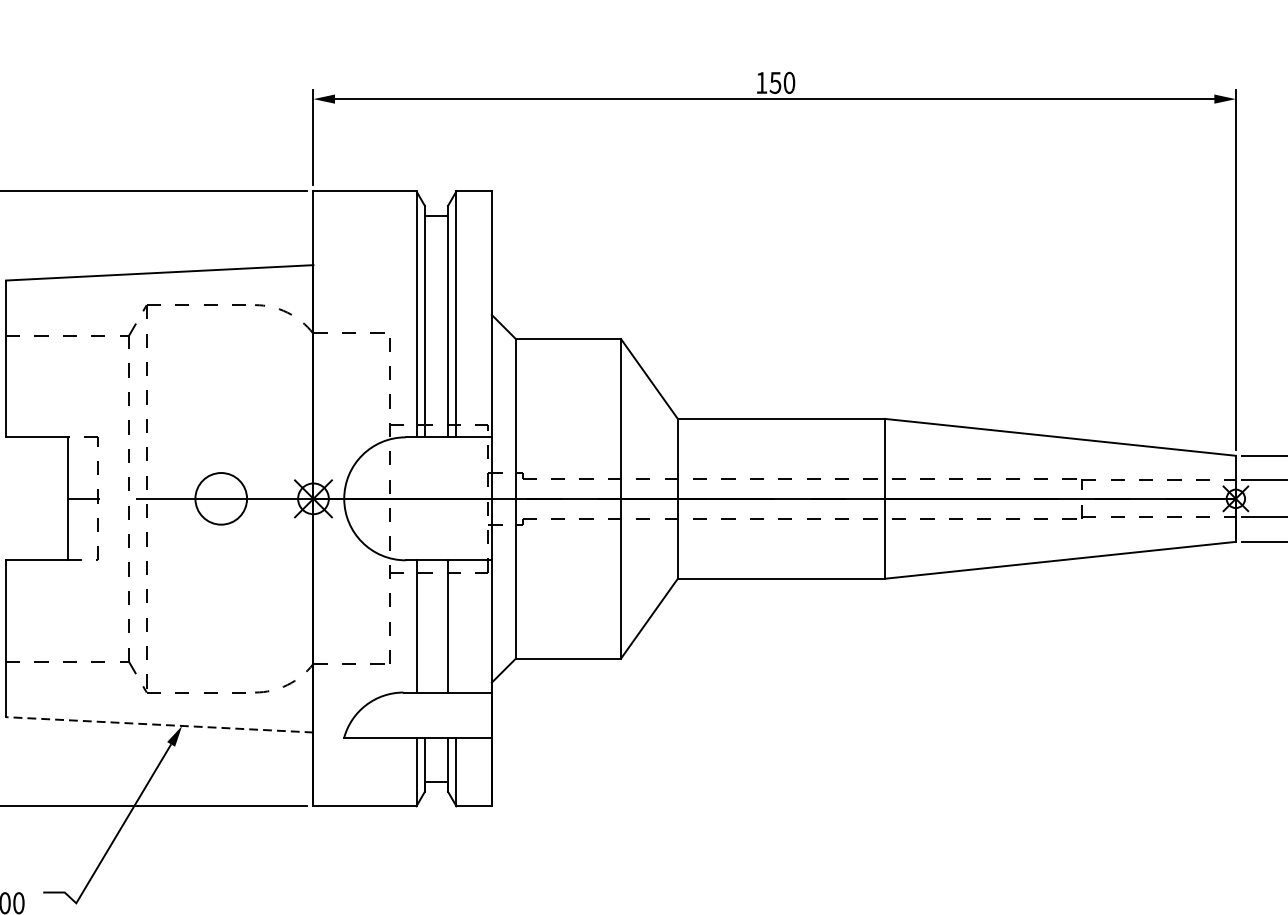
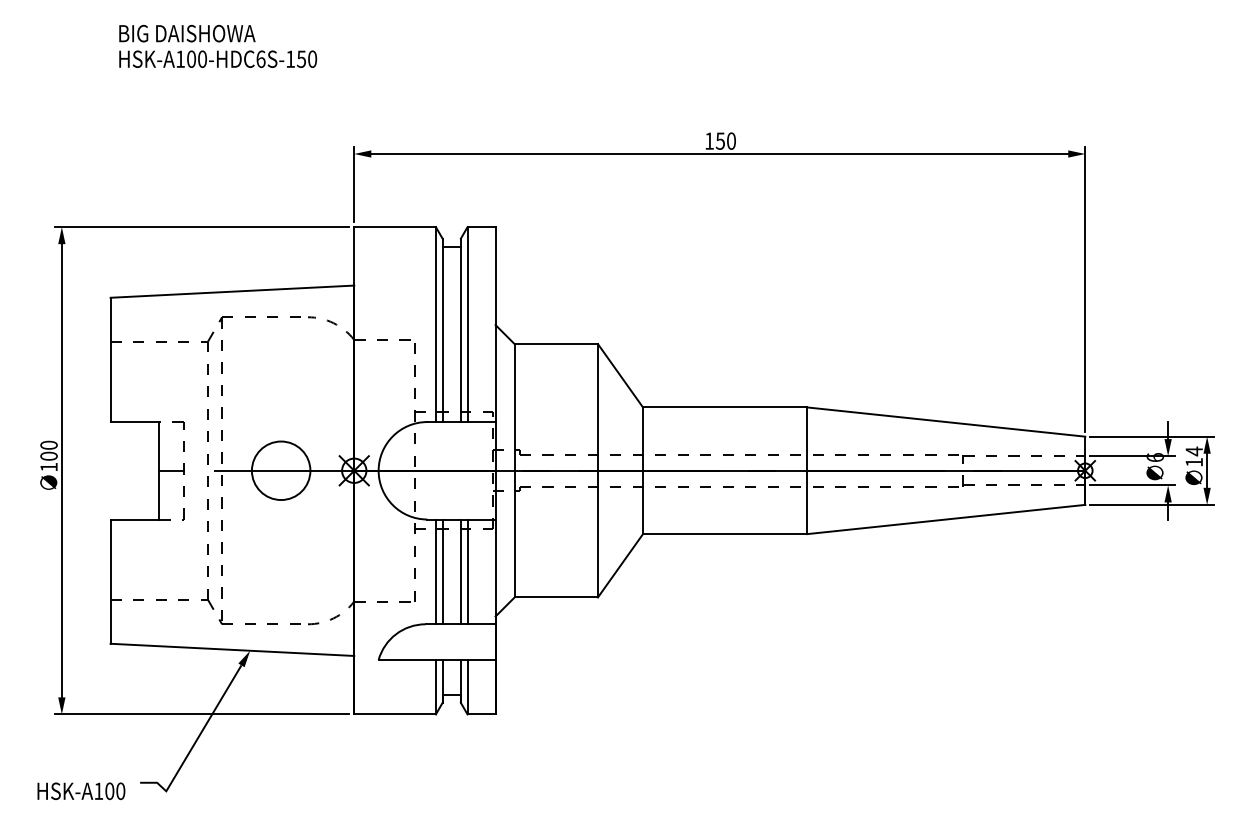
circle: (220, 498) -> (280, 470), size x1.43
line: (424, 625) -> (442, 571), added
line: (456, 625) -> (467, 571), added
line: (159, 724) -> (232, 649), dashed -> solid

